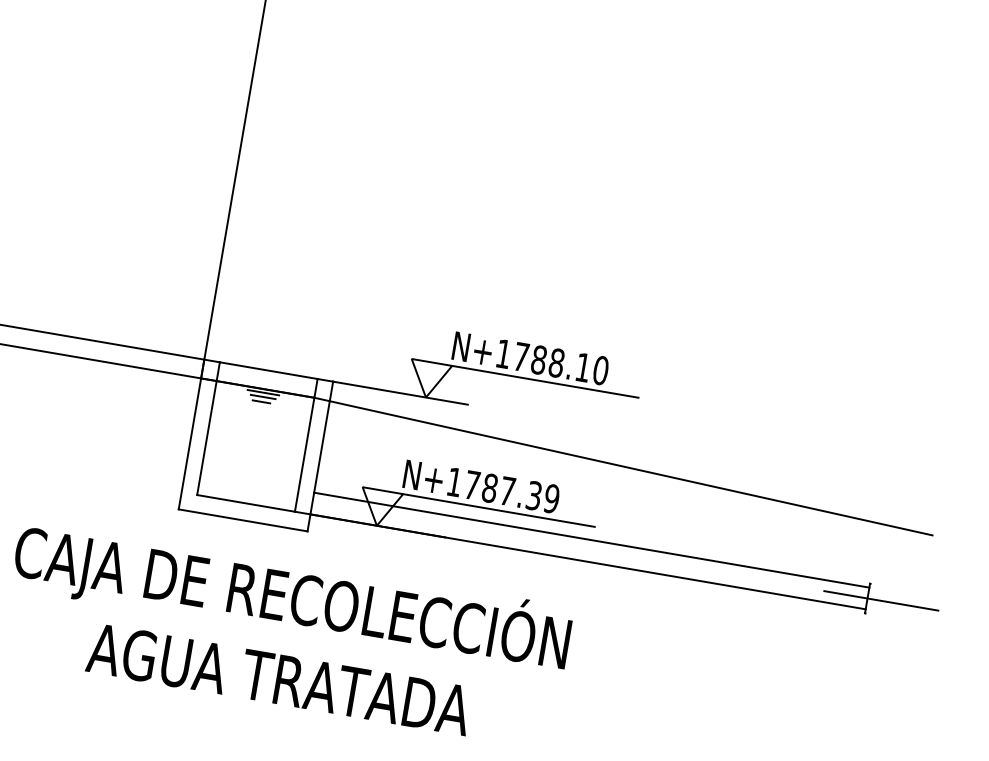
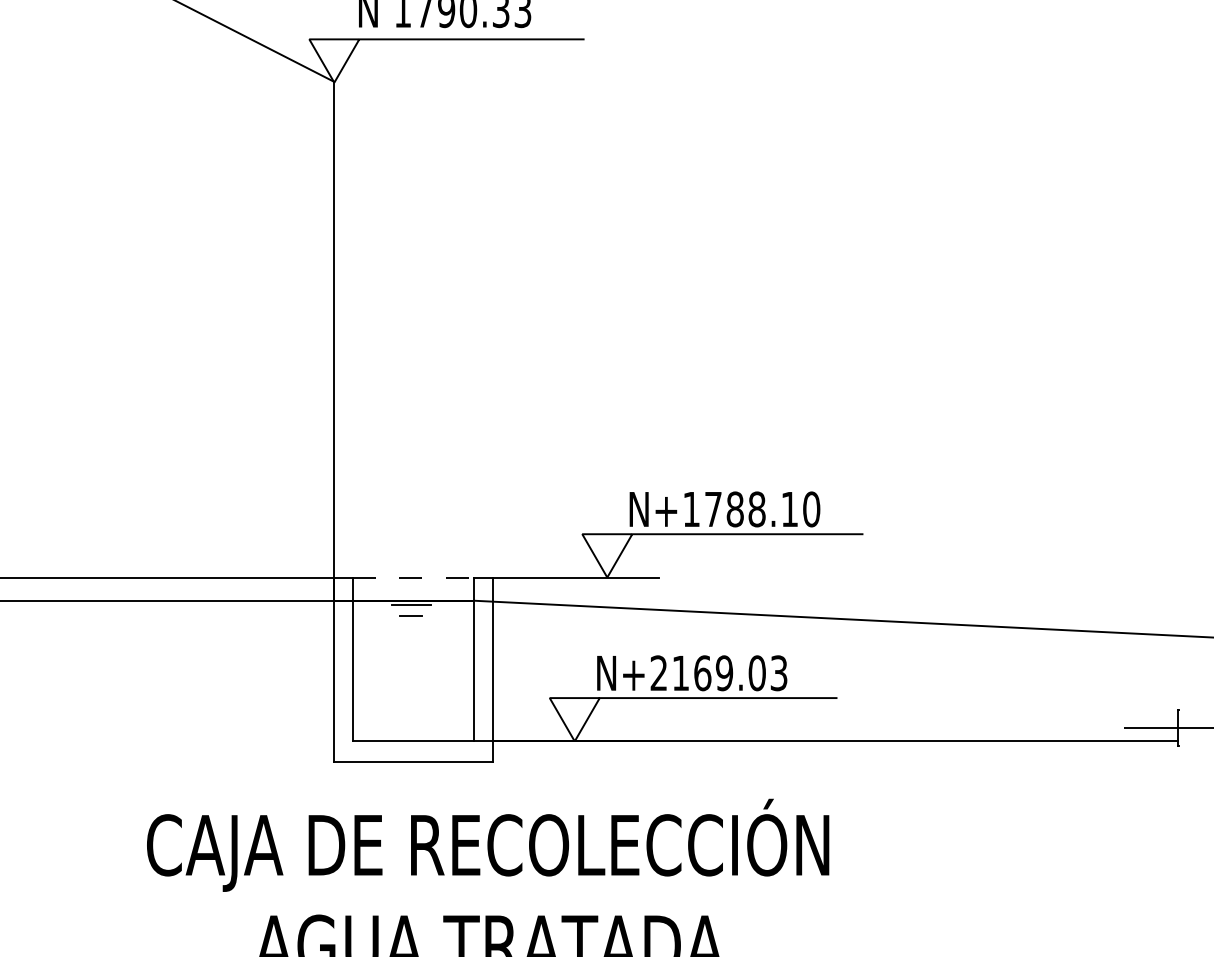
line: (268, 370) -> (413, 577), solid -> dashed
line: (262, 397) -> (411, 610), removed
text: (502, 490) -> (718, 673), N+1787.39 -> N+2169.03
line: (591, 540) -> (835, 714), removed

